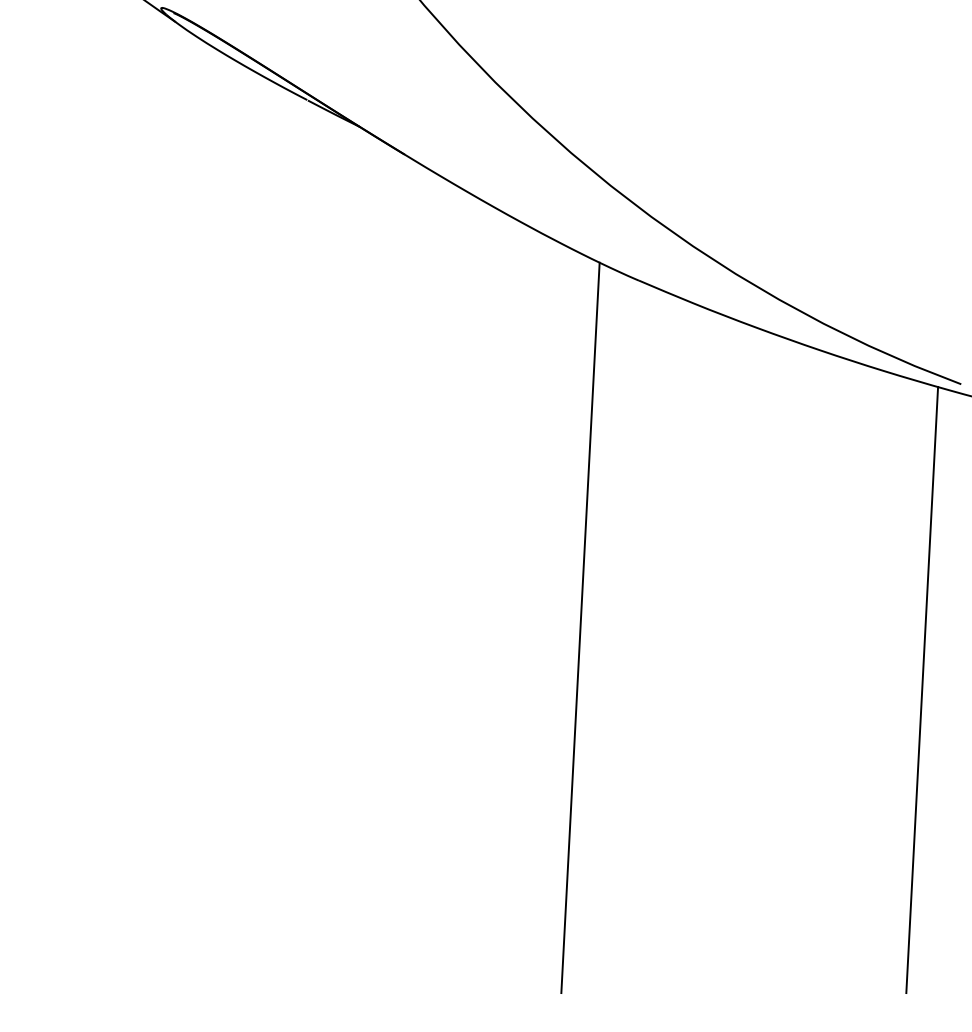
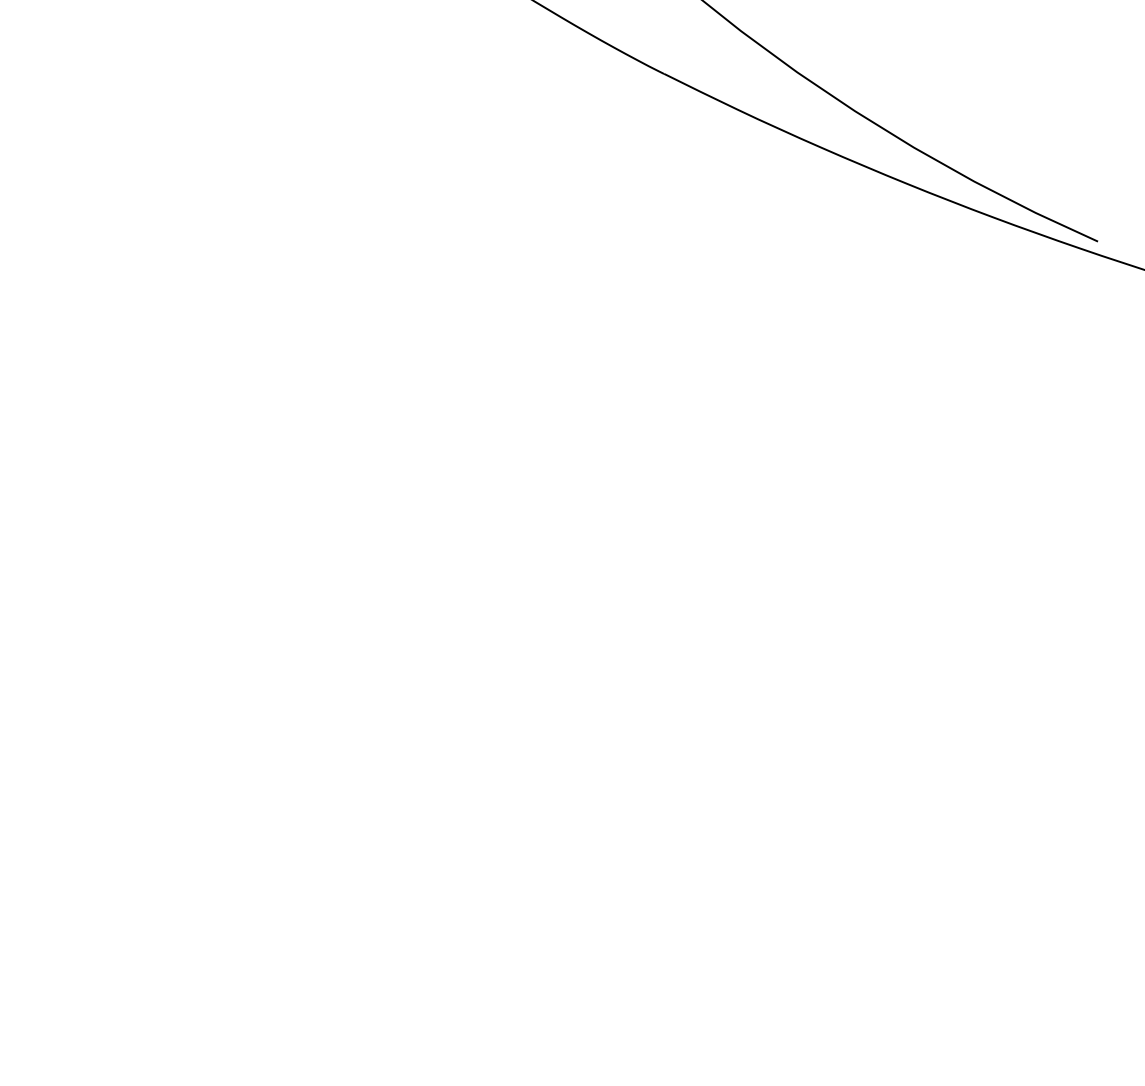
line: (580, 627) -> (556, 545), removed
line: (922, 689) -> (1020, 657), removed

